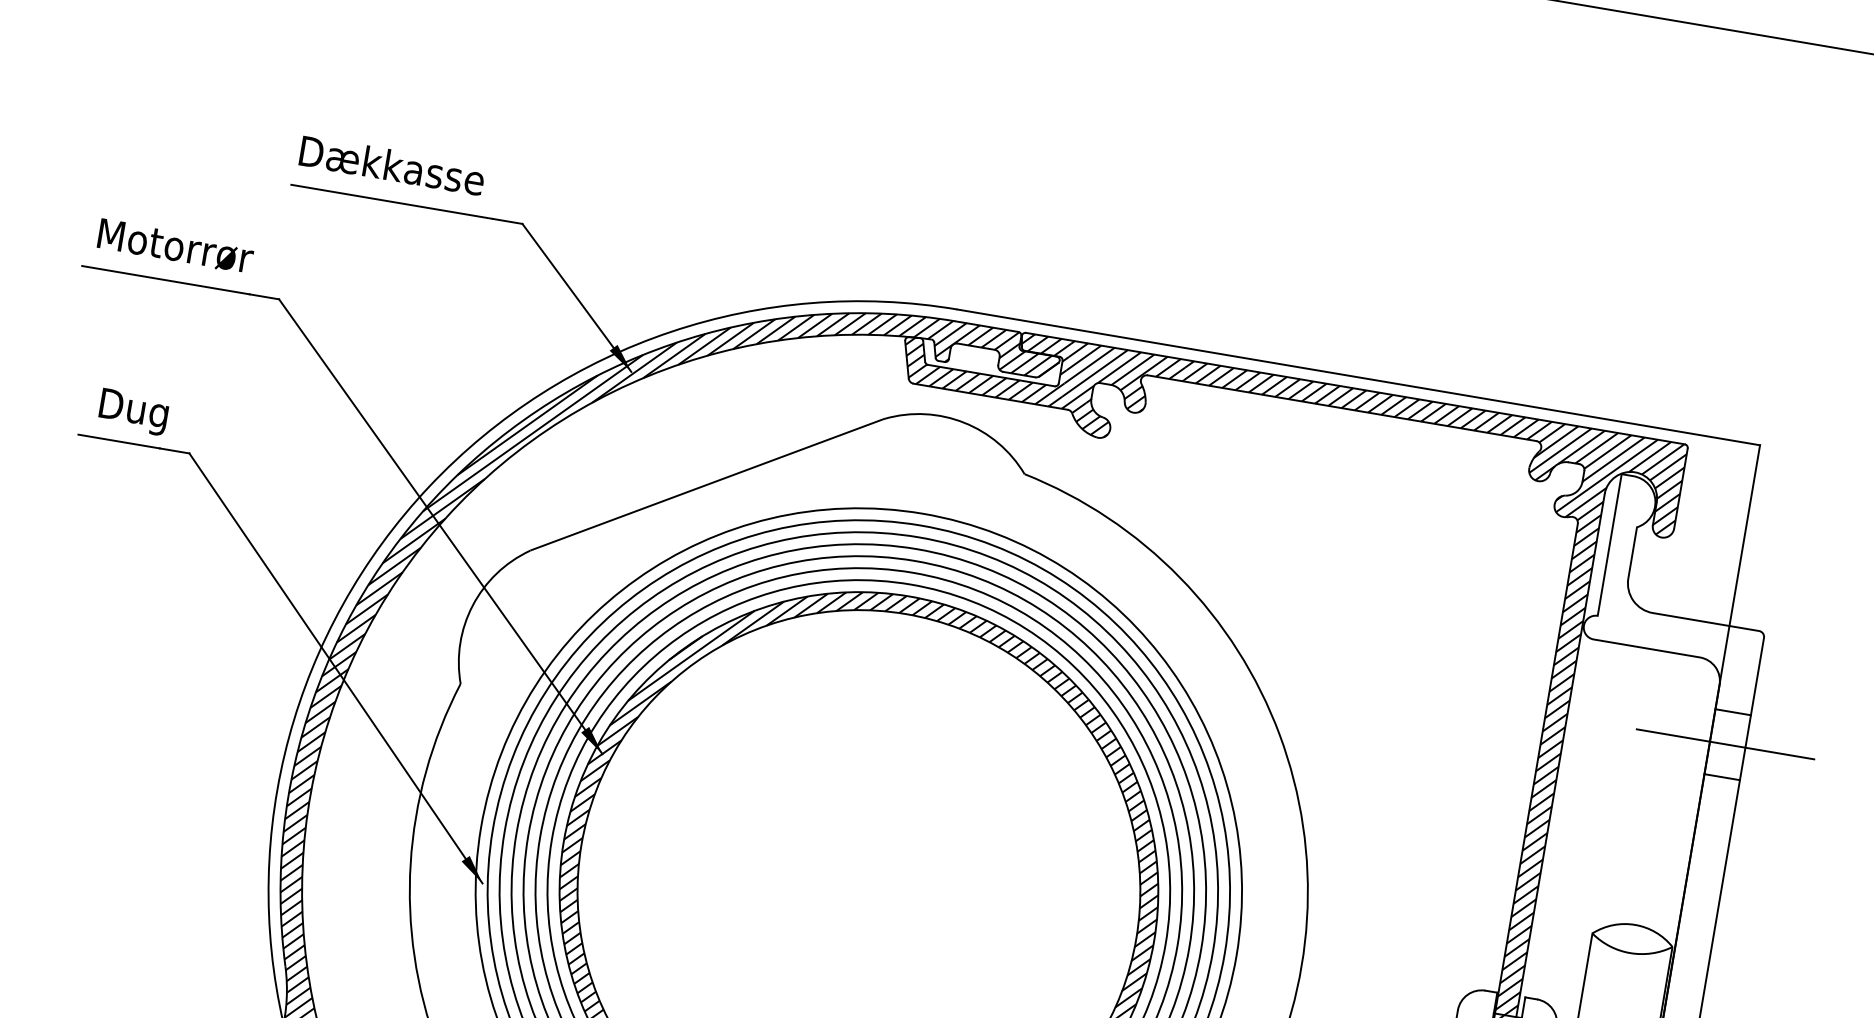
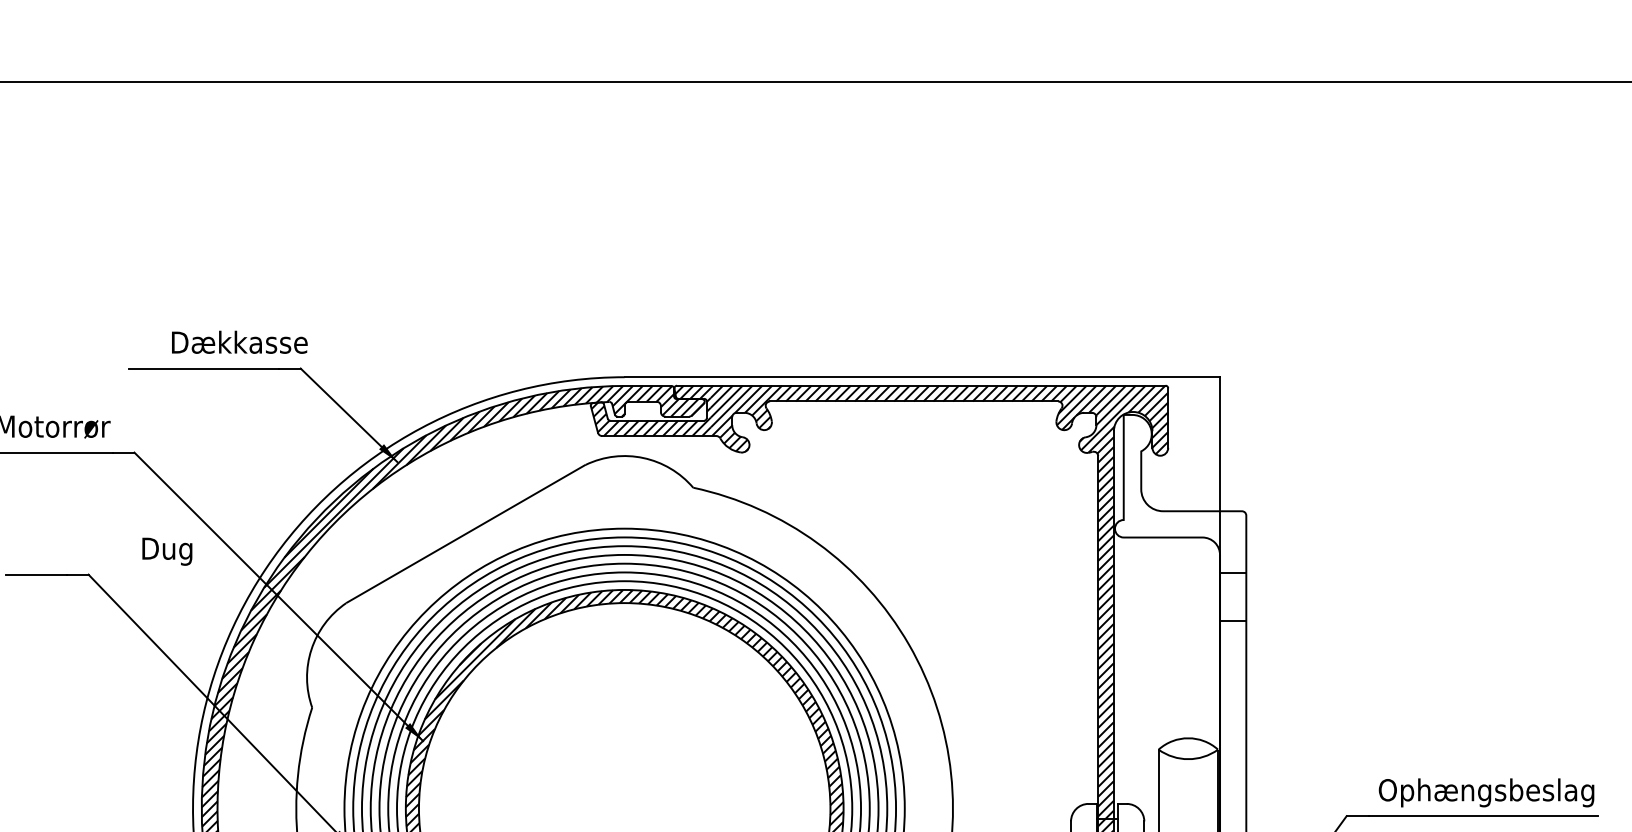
text: (392, 164) -> (239, 341), moved
text: (133, 411) -> (167, 551), moved
line: (1725, 744) -> (1231, 597), removed

